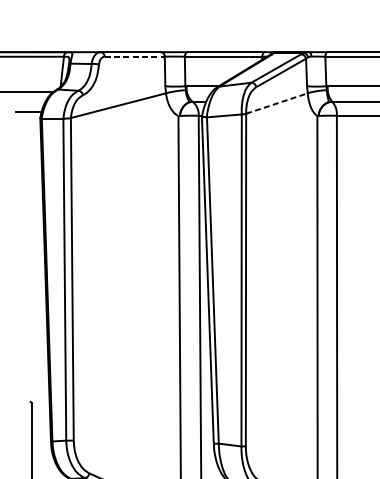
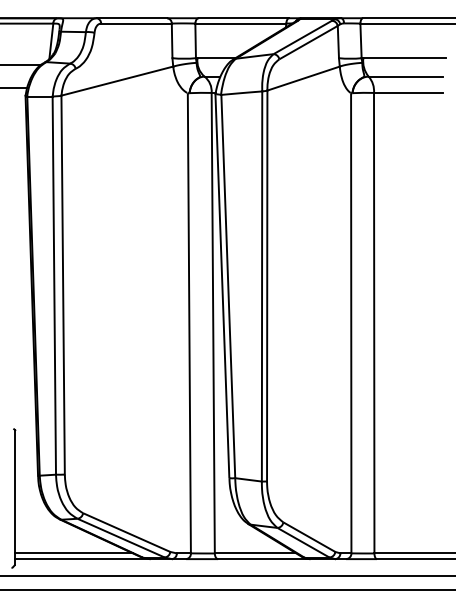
line: (134, 56) -> (136, 23), dashed -> solid
line: (277, 103) -> (304, 78), dashed -> solid

